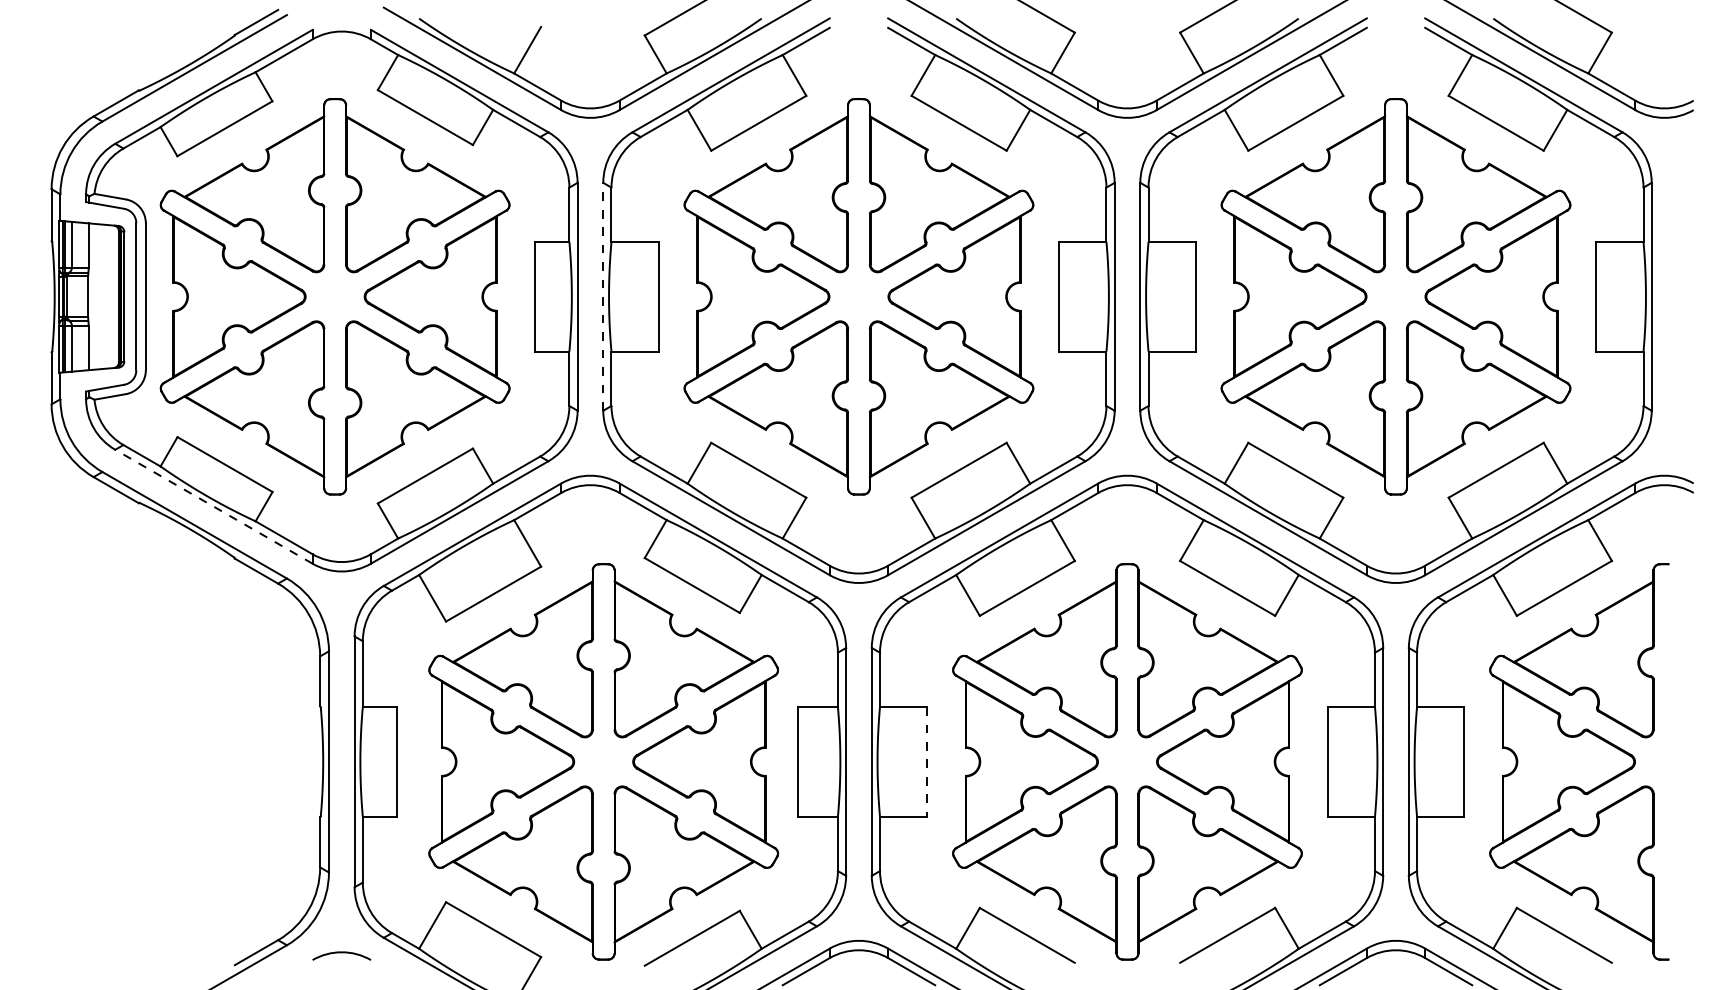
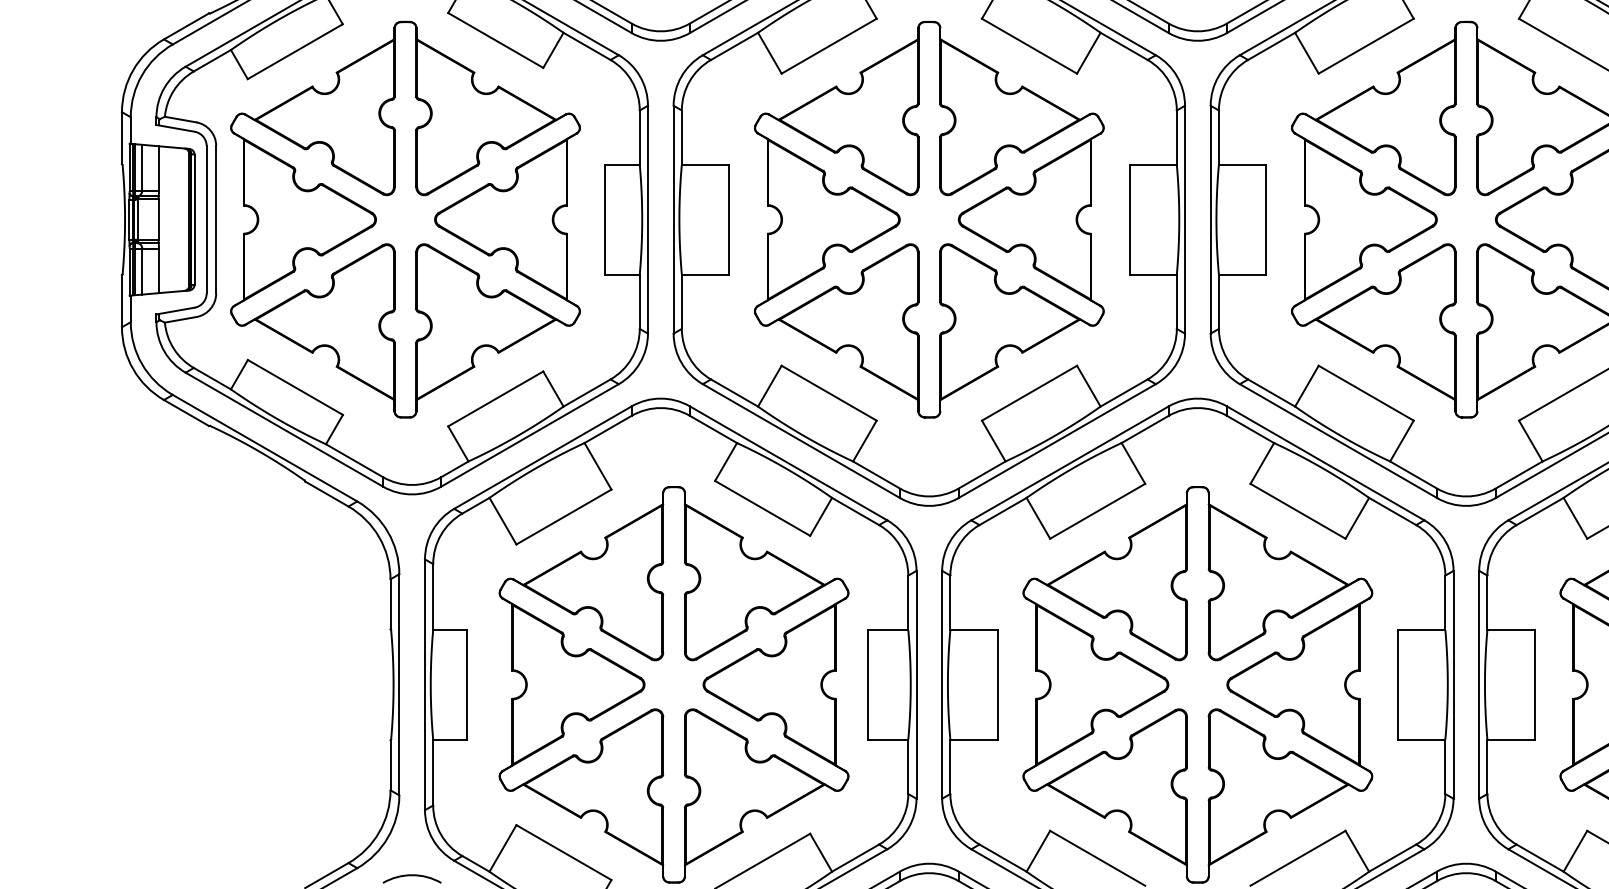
line: (603, 296) -> (673, 219), dashed -> solid
line: (213, 506) -> (283, 429), dashed -> solid
line: (927, 761) -> (997, 684), dashed -> solid

